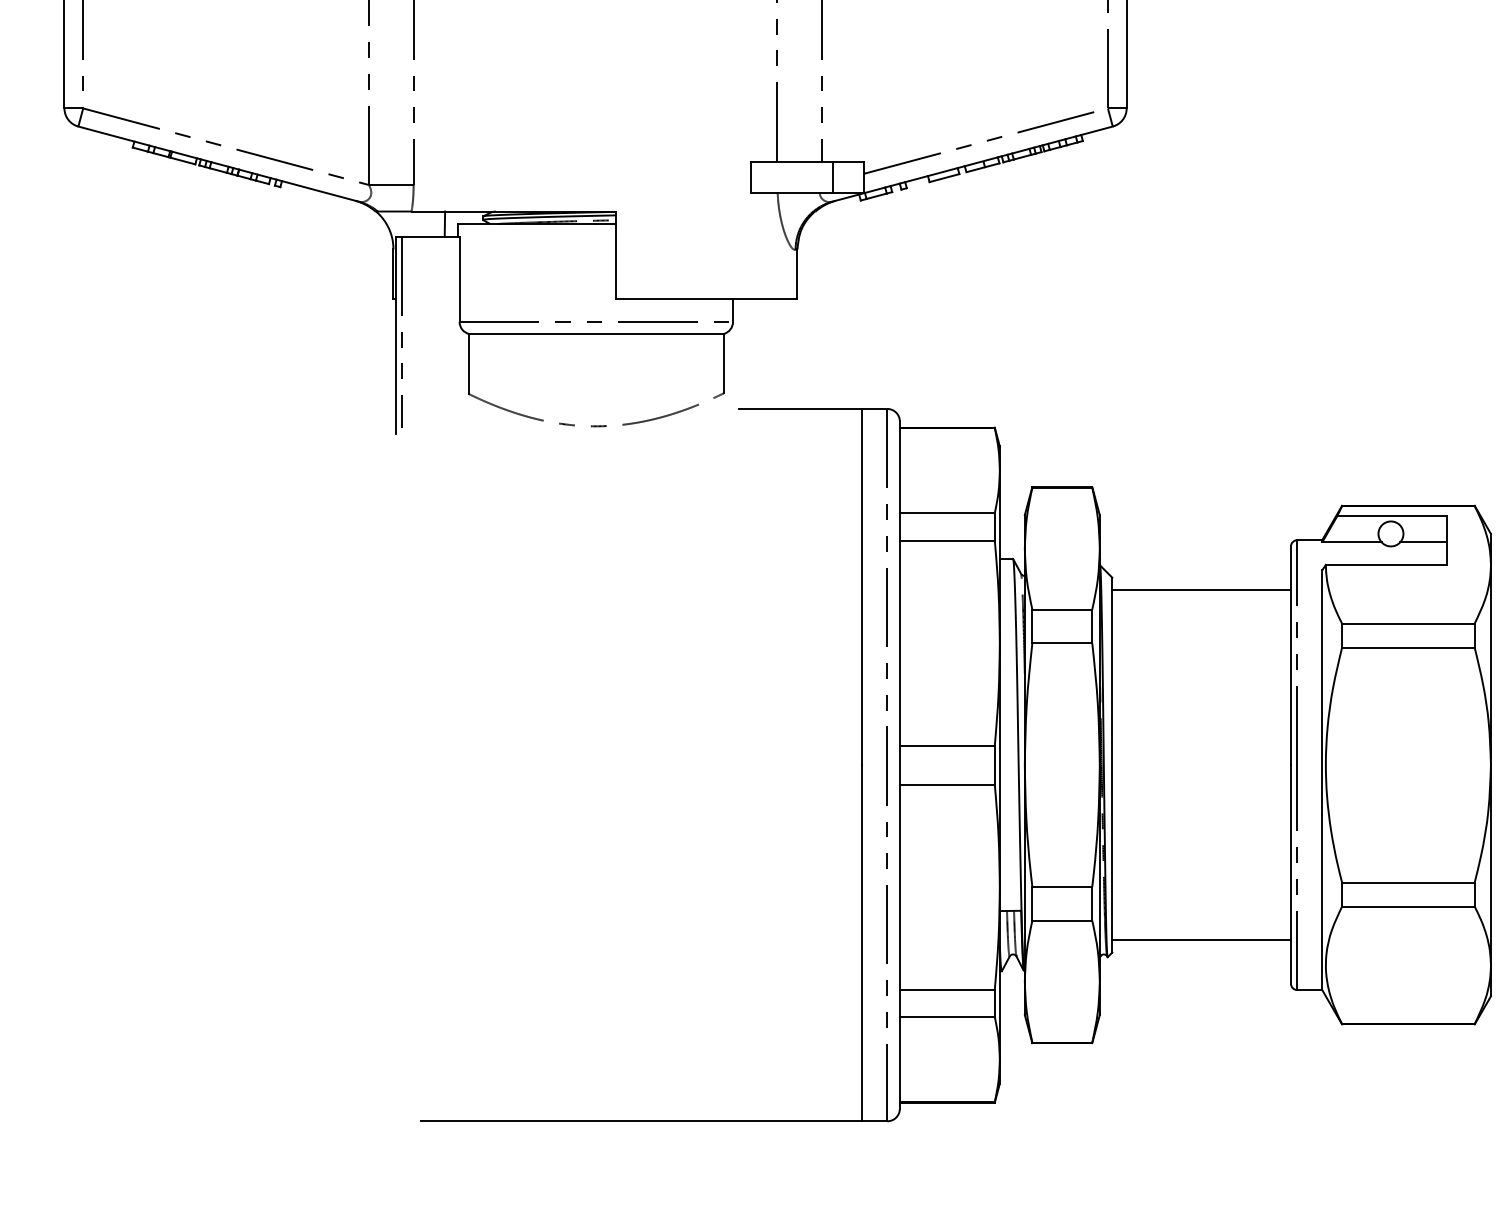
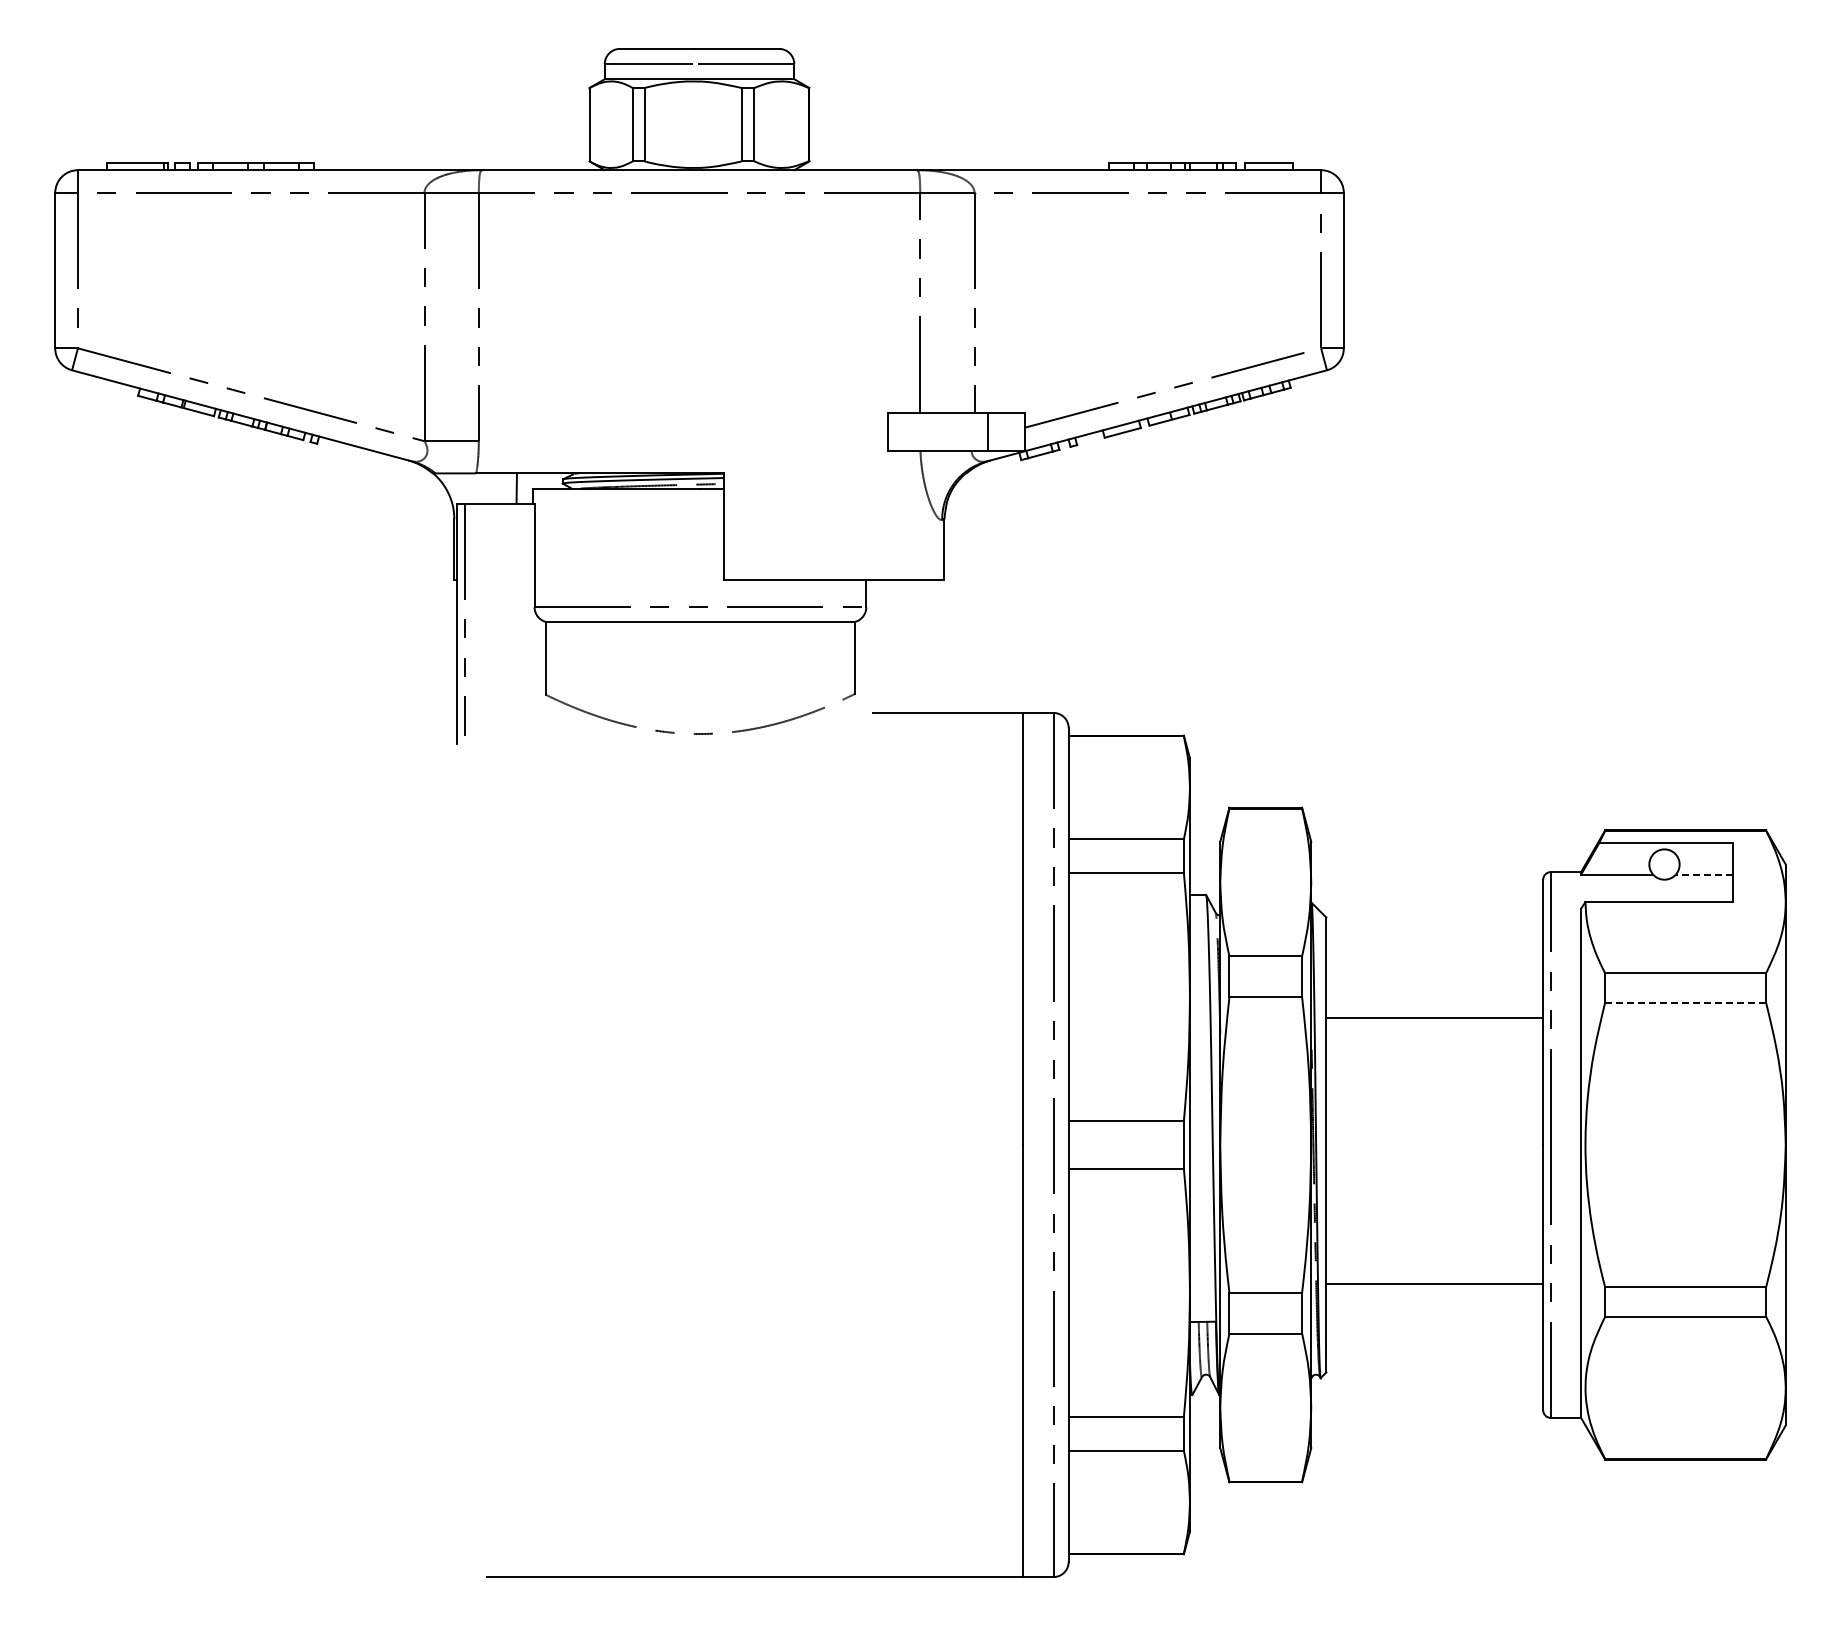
line: (1423, 542) -> (1704, 874), solid -> dashed
line: (1201, 589) -> (1434, 1017), moved
line: (1409, 647) -> (1686, 1002), solid -> dashed
line: (1201, 940) -> (1434, 1284), moved

